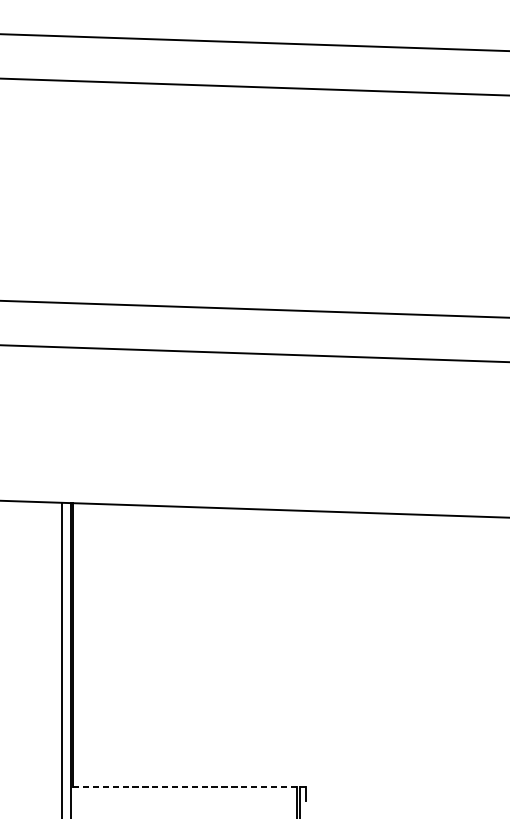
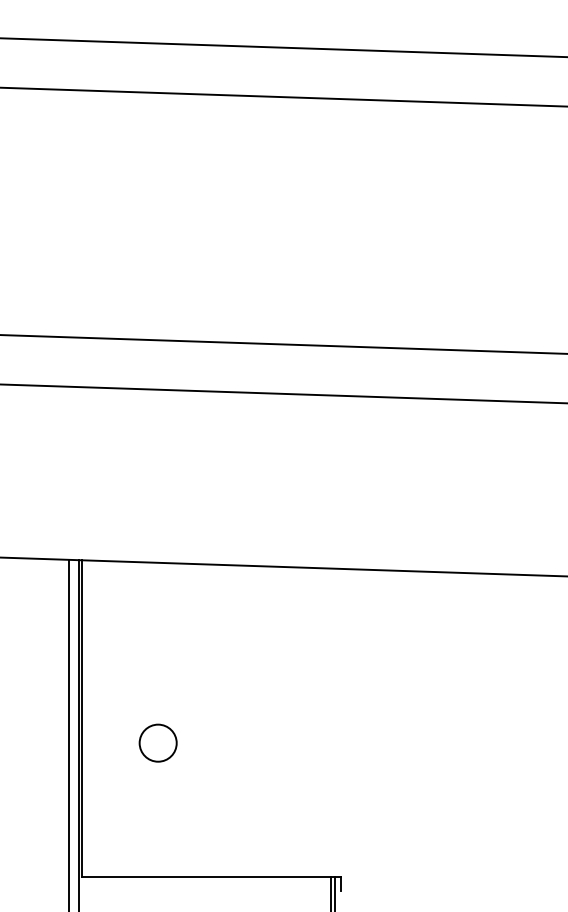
circle: (141, 666) -> (157, 742), added
line: (189, 787) -> (211, 876), dashed -> solid

